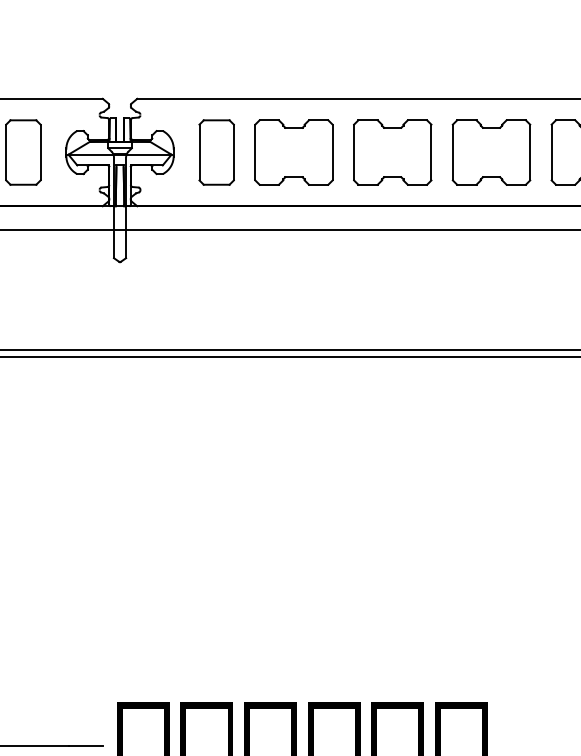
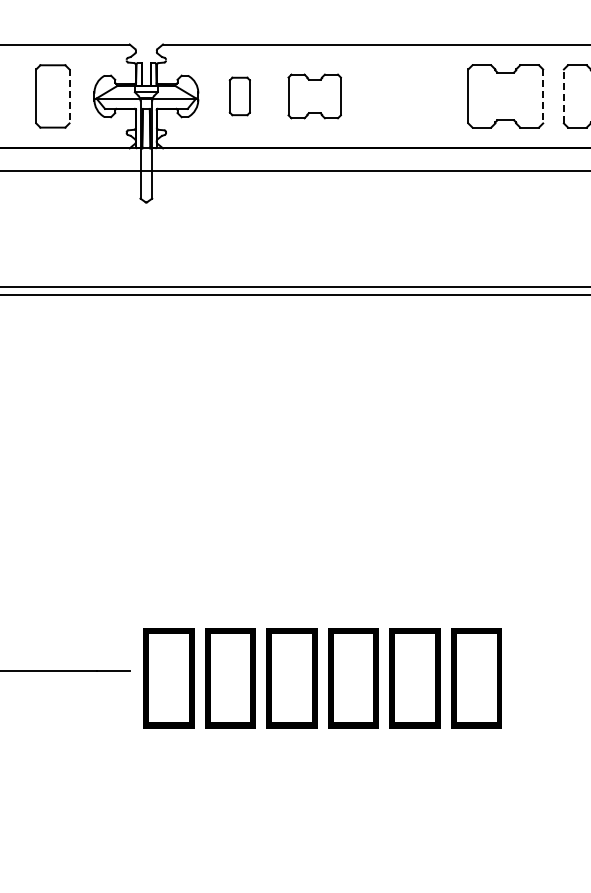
line: (551, 151) -> (563, 95), solid -> dashed
line: (40, 152) -> (69, 96), solid -> dashed
part: (216, 152) -> (239, 96), size x0.6
part: (293, 152) -> (314, 96), size x0.7
part: (392, 152) -> (409, 96), removed
line: (530, 152) -> (543, 96), solid -> dashed

